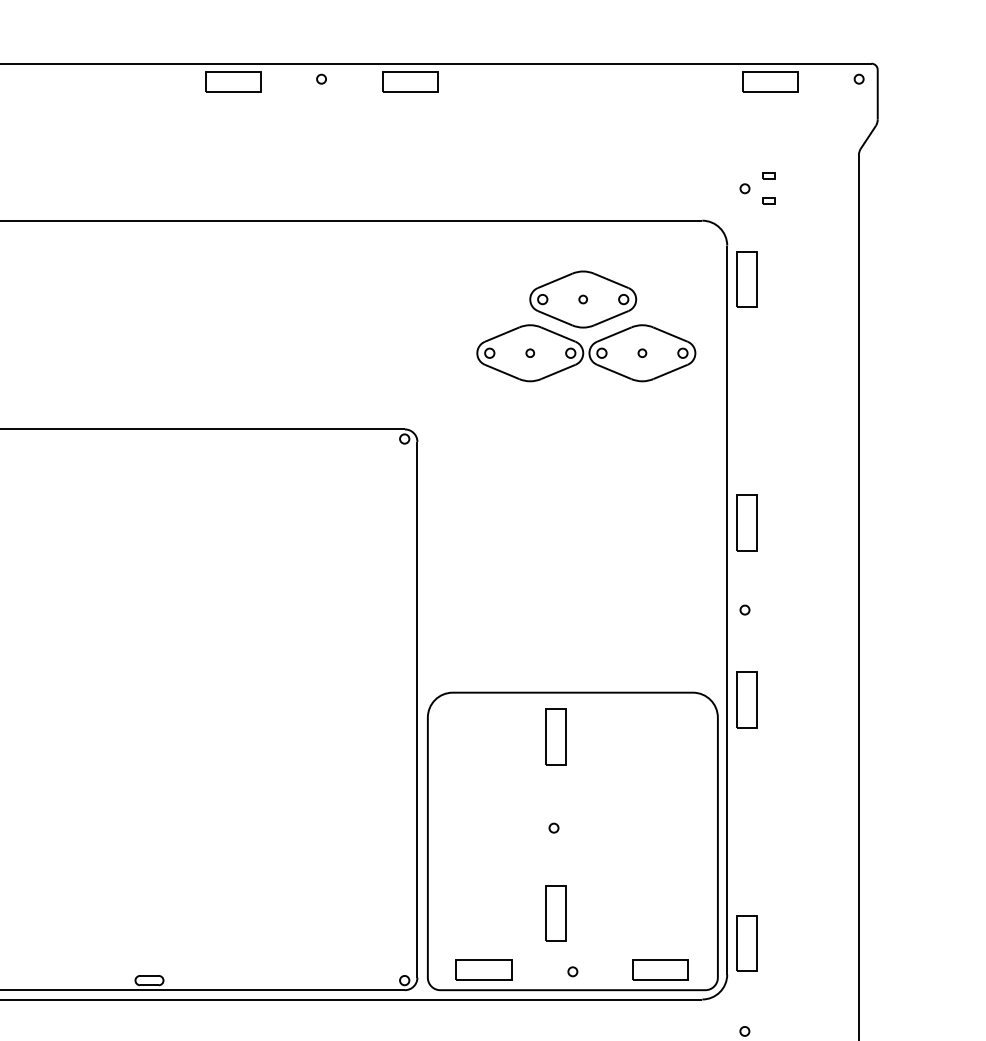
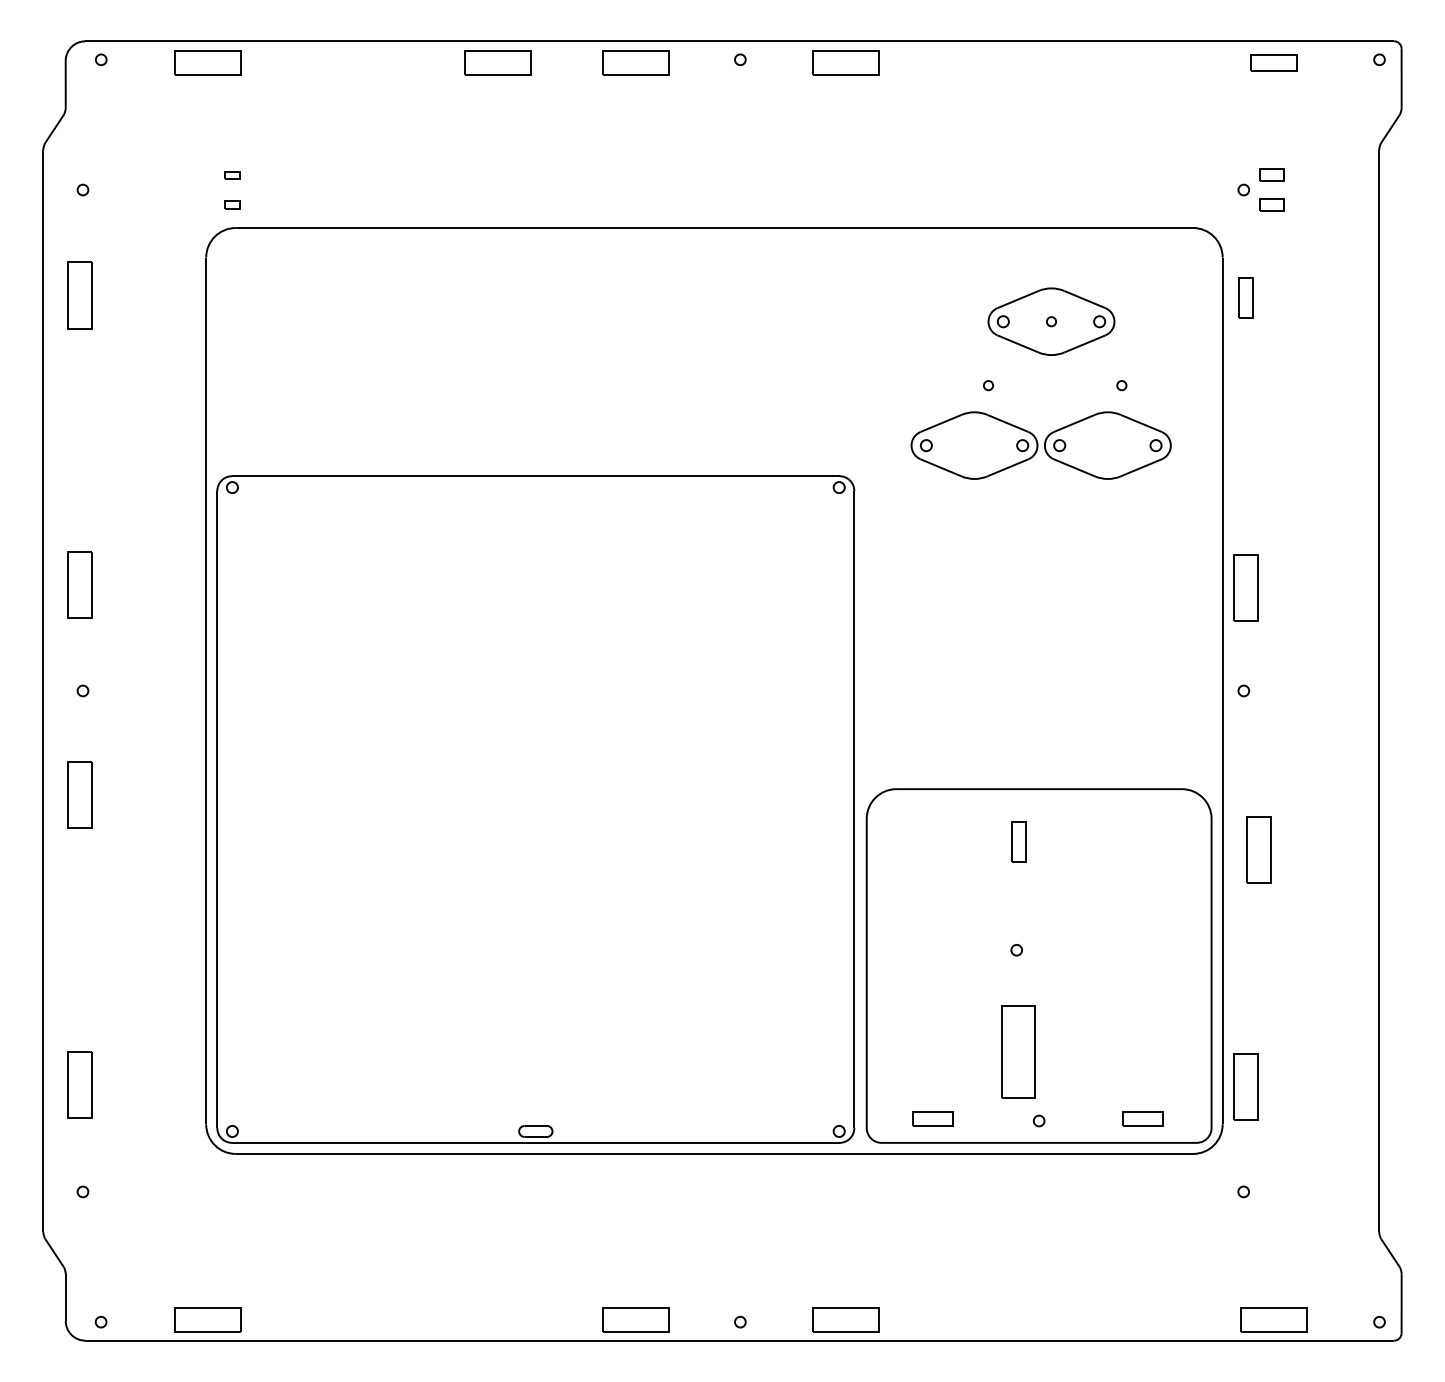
part: (117, 81) -> (497, 62), added
part: (769, 81) -> (1273, 62), size x0.7
part: (769, 176) -> (1272, 175), size x1.6
part: (769, 200) -> (1272, 204), size x1.6
part: (746, 279) -> (1245, 297), size x0.6
part: (585, 353) -> (1040, 445), moved
part: (746, 699) -> (1258, 849), moved
part: (555, 736) -> (1018, 841), size x0.6
part: (555, 913) -> (1018, 1051), size x1.4
part: (483, 969) -> (932, 1118), size x0.6
part: (659, 969) -> (1142, 1118), size x0.6

